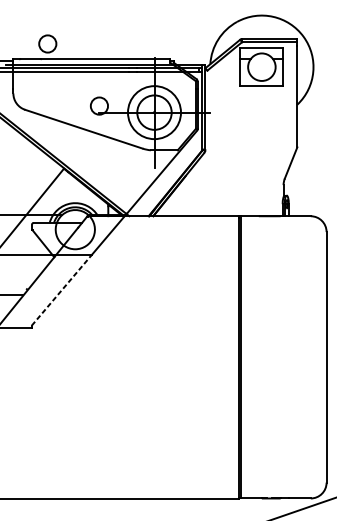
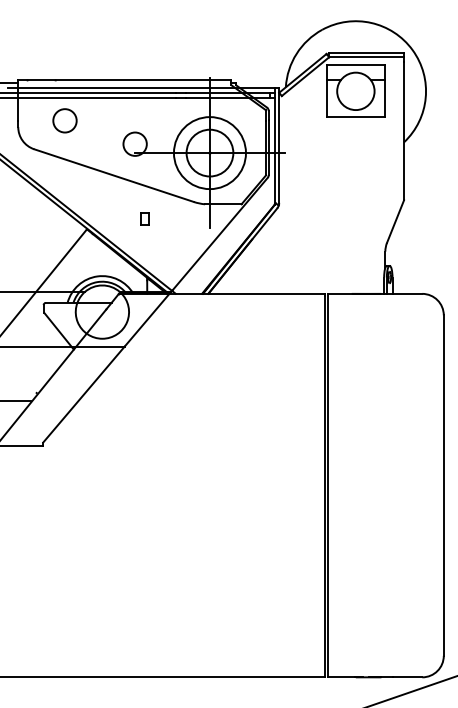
circle: (47, 43) -> (64, 120), moved
part: (106, 160) -> (144, 218), added
line: (61, 290) -> (83, 394), dashed -> solid

